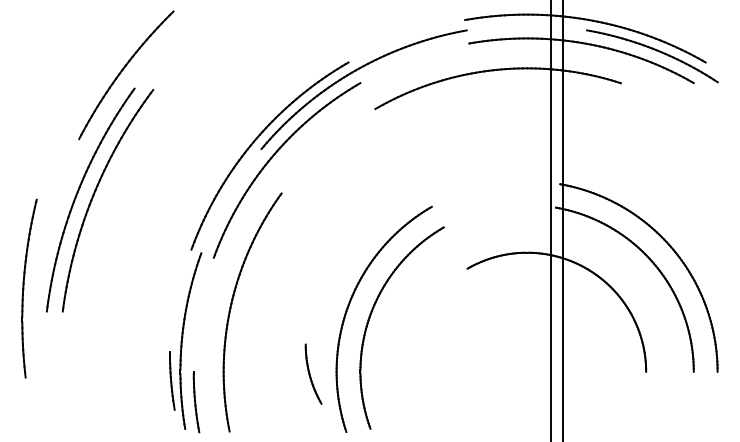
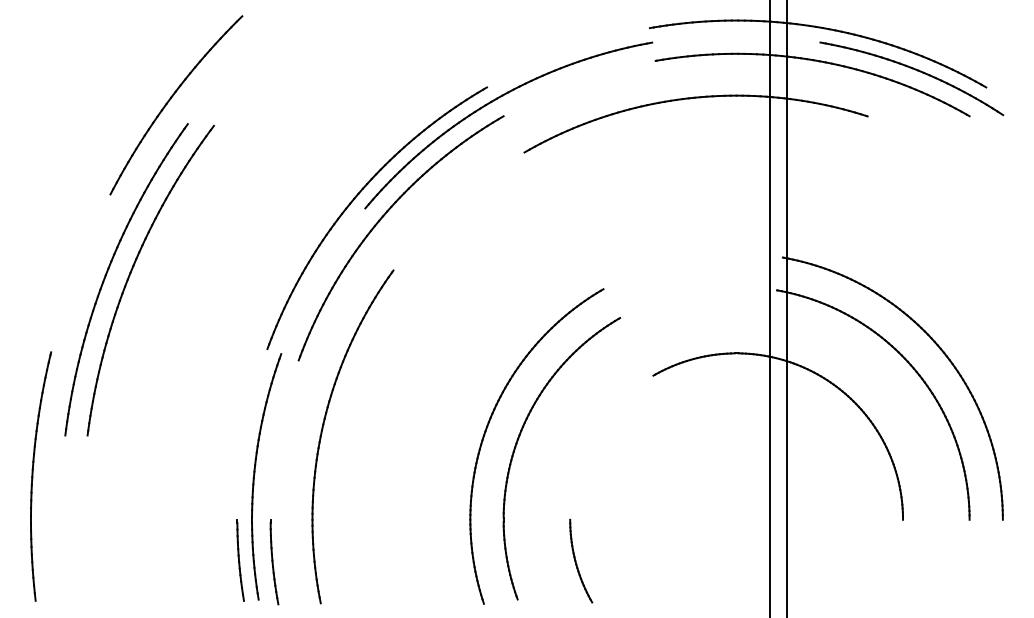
part: (24, 288) -> (33, 476), moved
part: (313, 373) -> (581, 560), moved
part: (172, 380) -> (240, 560), moved

